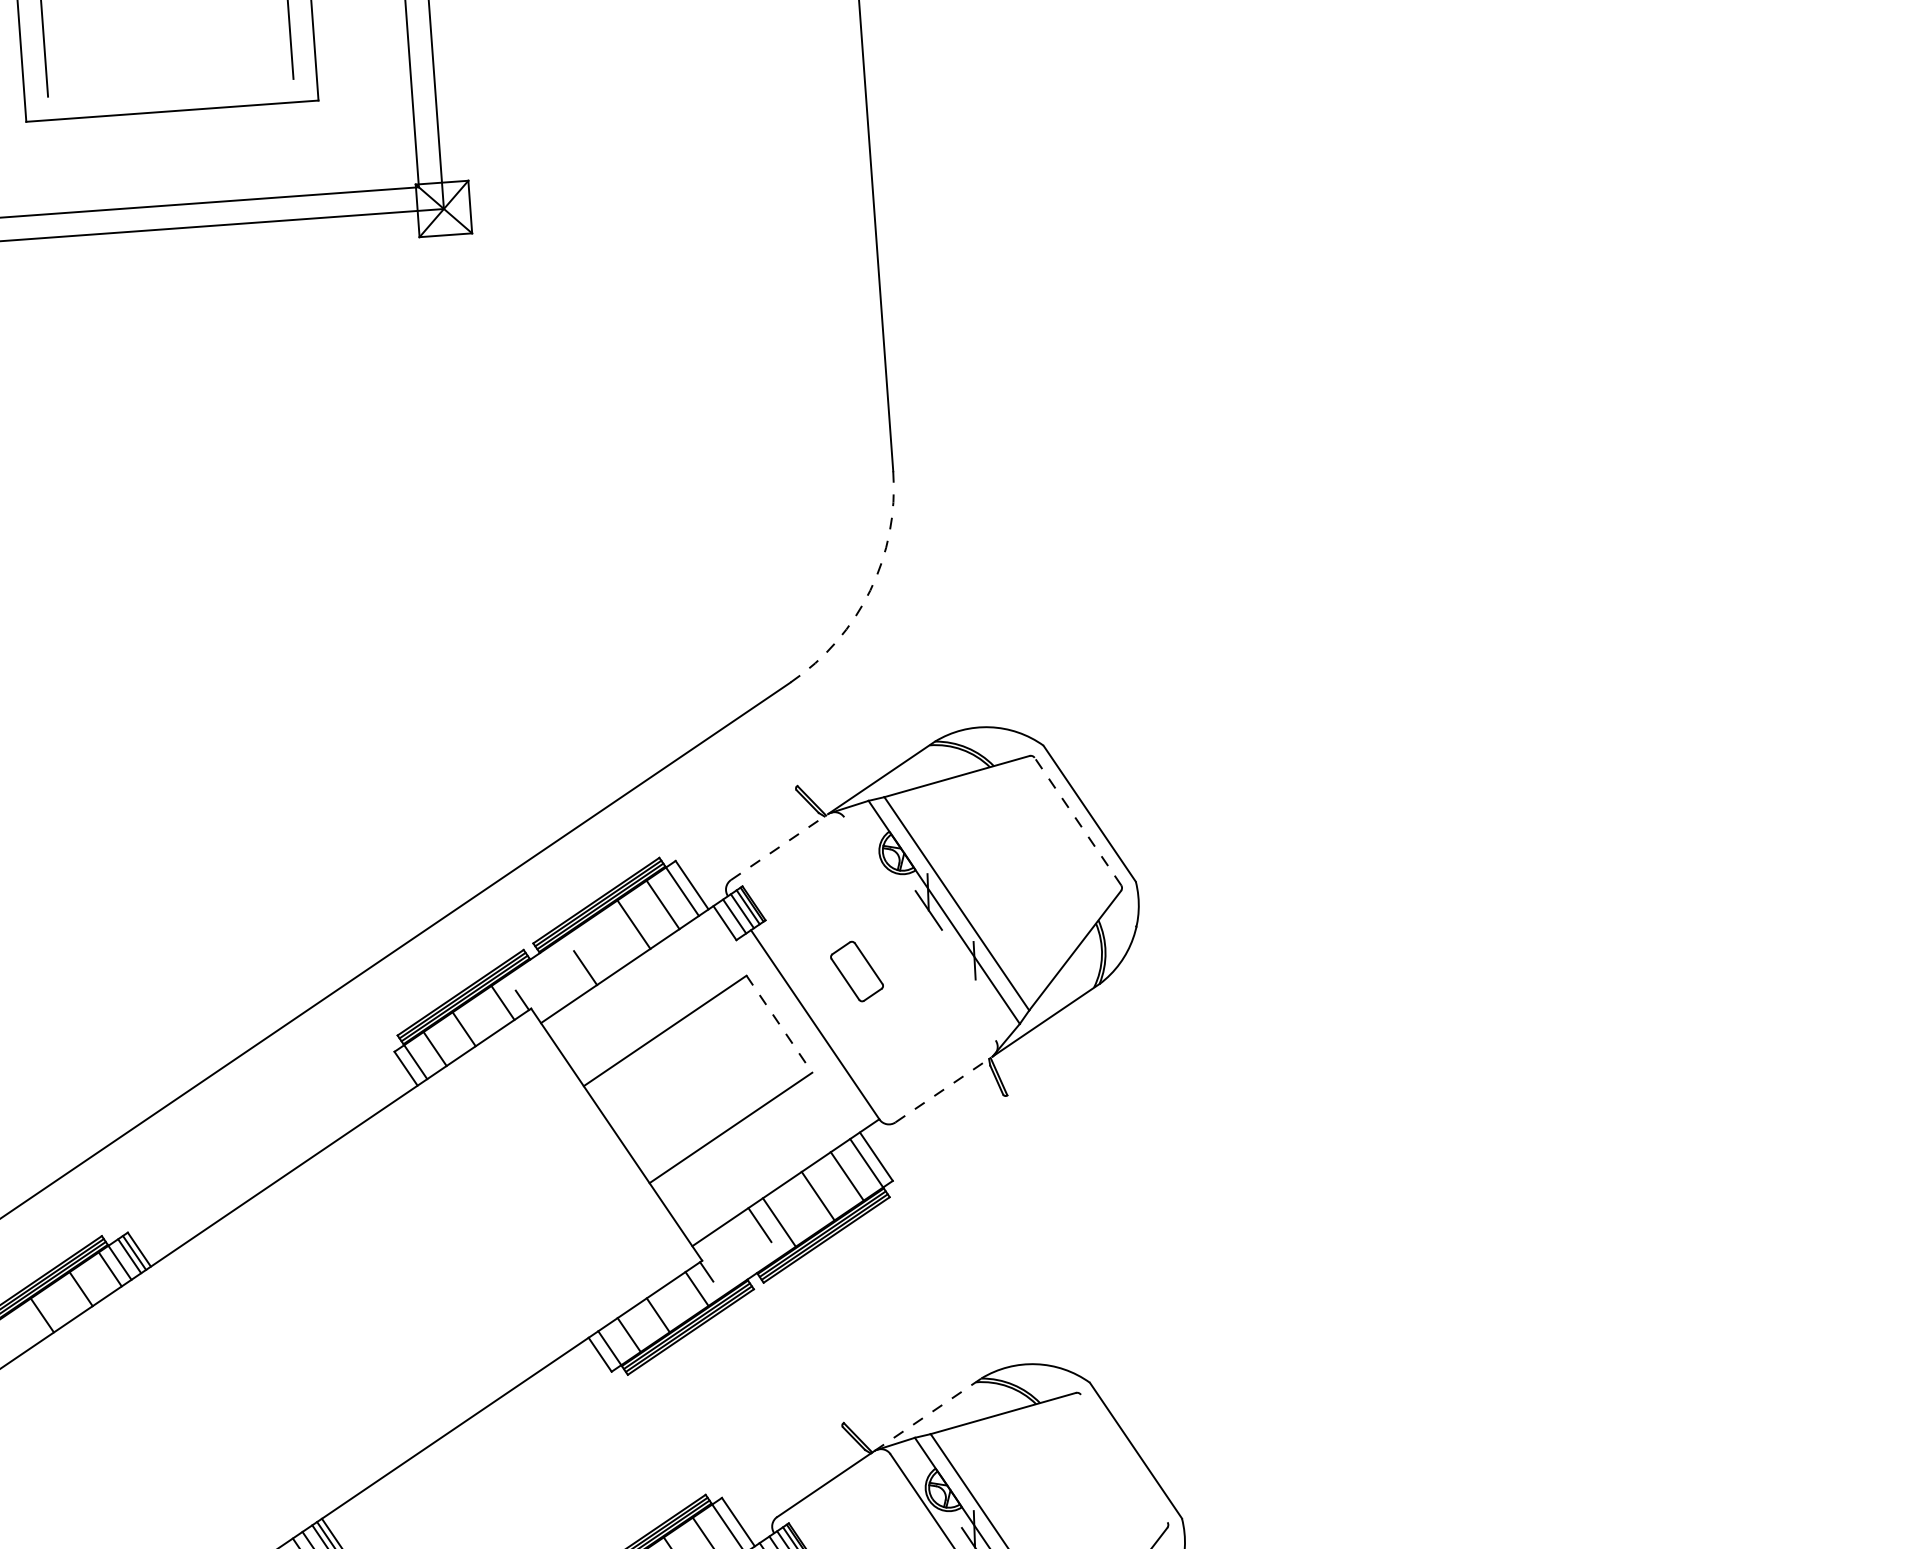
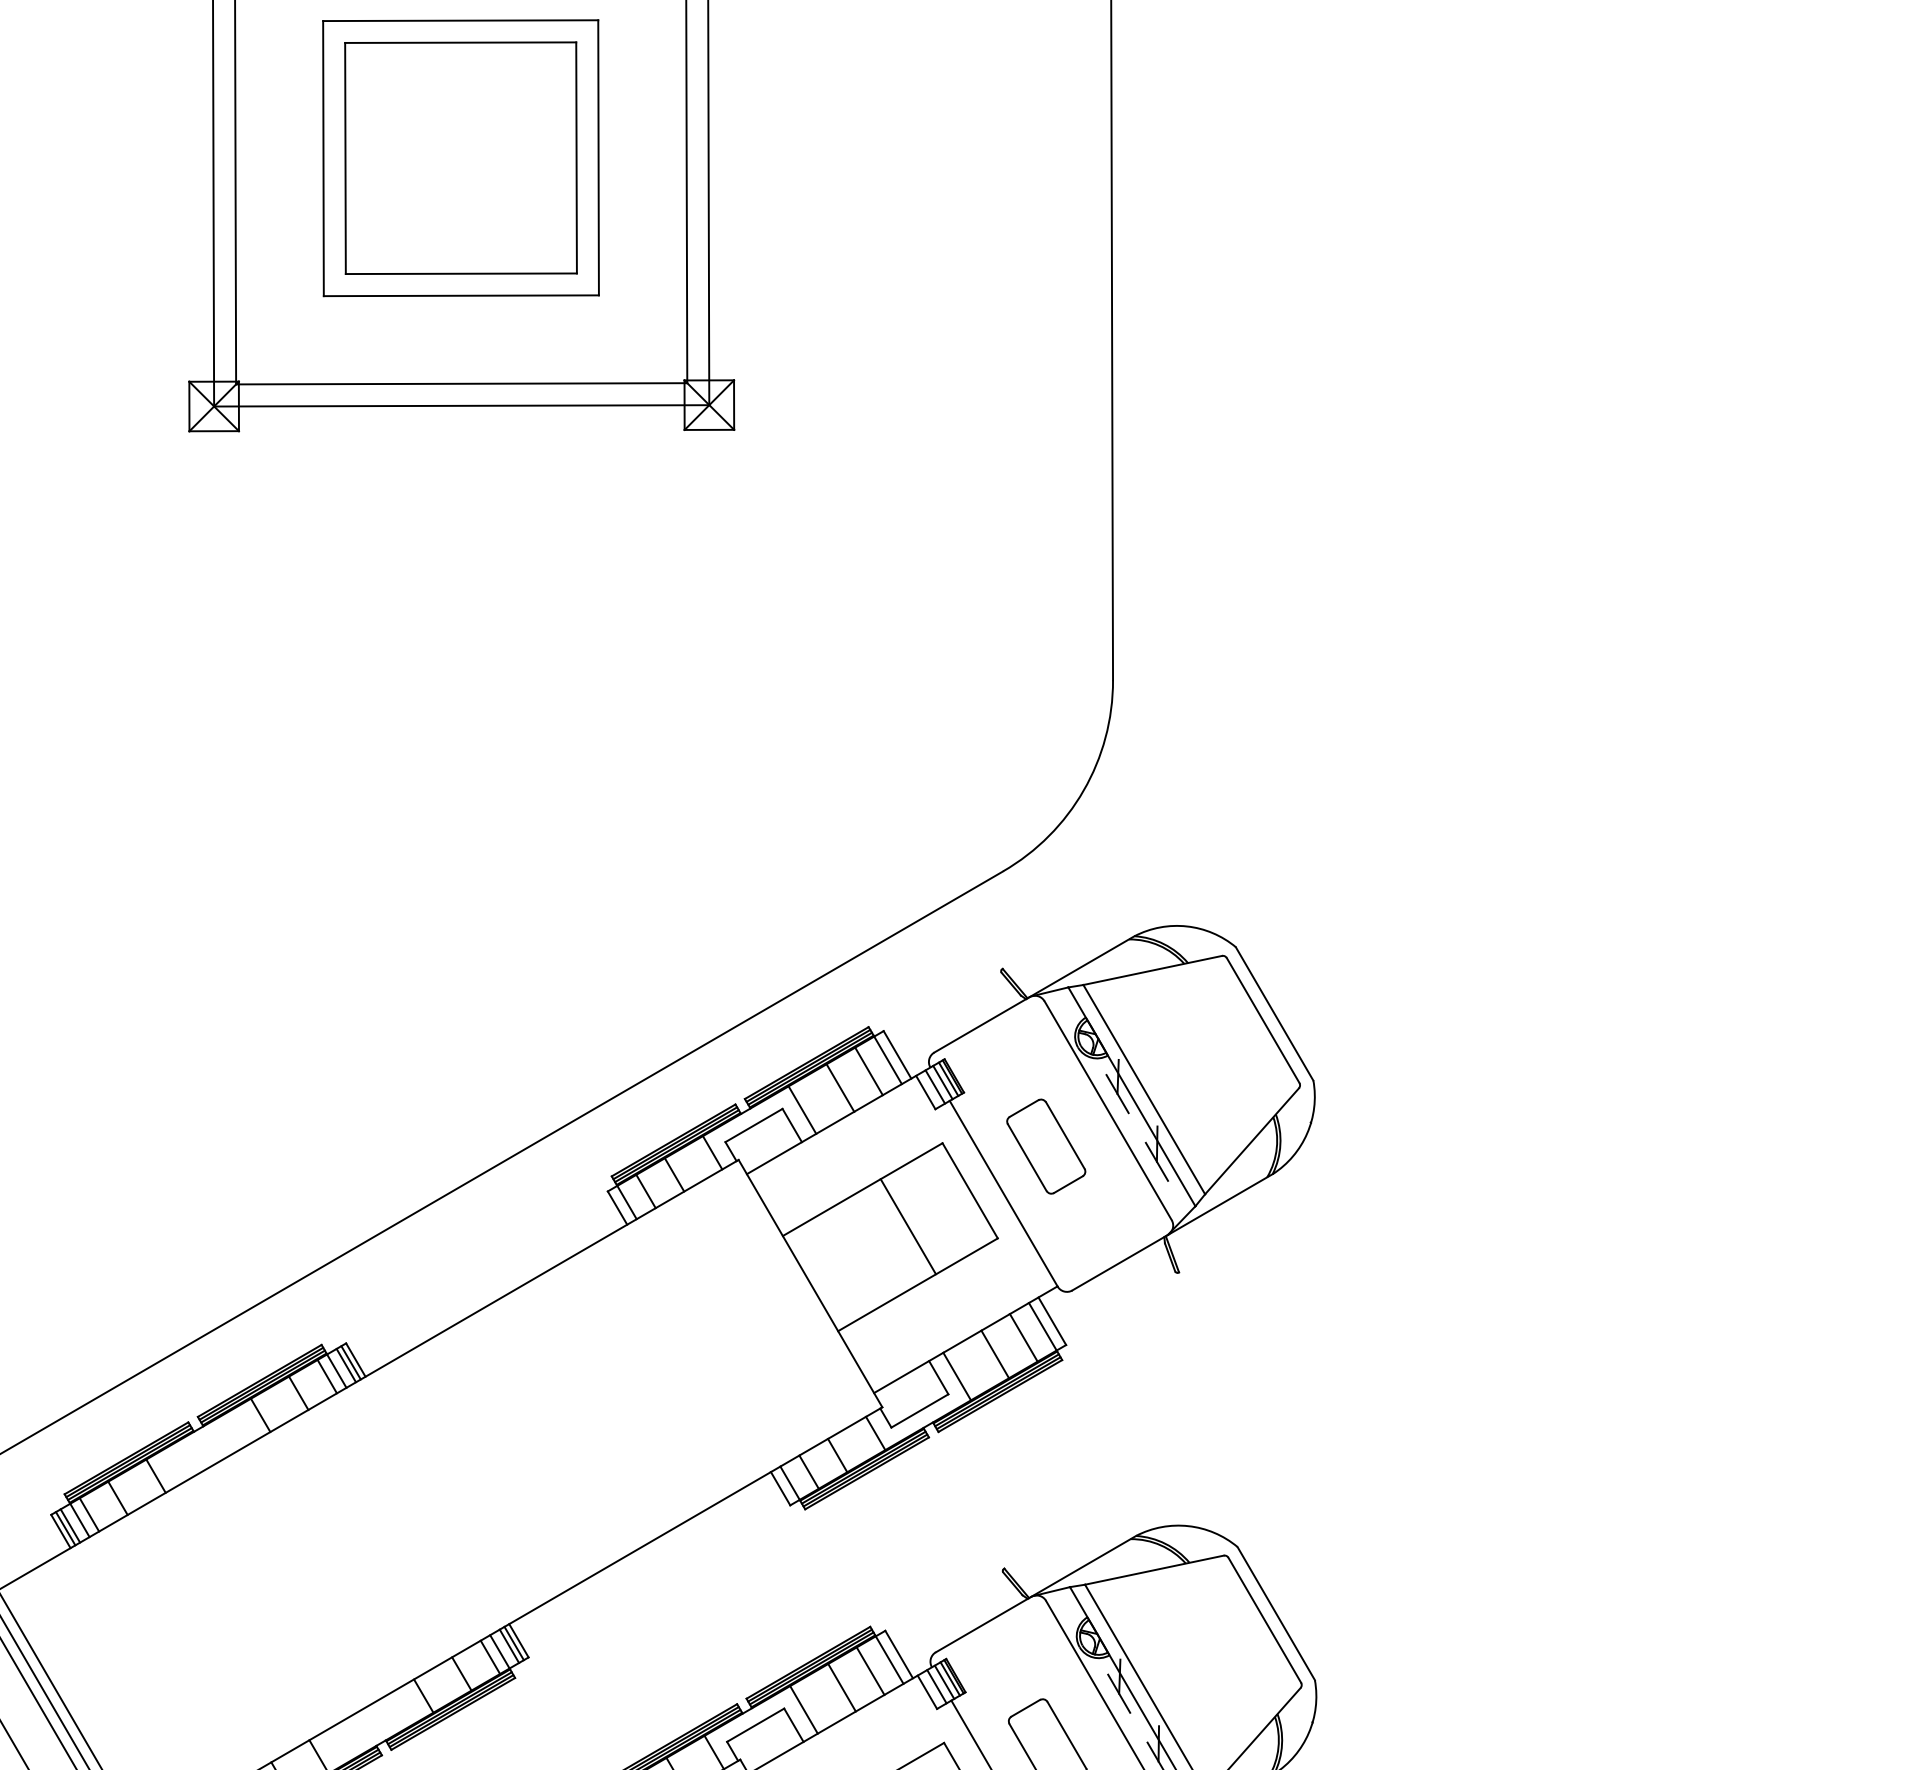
line: (169, 87) -> (460, 273), added
arc: (870, 590) -> (1083, 790), dashed -> solid
line: (1077, 821) -> (1262, 1020), dashed -> solid
line: (780, 846) -> (982, 1024), dashed -> solid
line: (919, 928) -> (1107, 1110), added
line: (595, 950) -> (802, 1109), added
line: (544, 970) -> (753, 1125), added
part: (857, 971) -> (1046, 1146), size x1.67
line: (975, 979) -> (1156, 1161), added
line: (779, 1024) -> (970, 1191), dashed -> solid
line: (715, 1066) -> (907, 1226), added
line: (944, 1089) -> (1120, 1262), dashed -> solid
line: (741, 1261) -> (919, 1410), added
line: (927, 1414) -> (1083, 1566), dashed -> solid
line: (1123, 1457) -> (1264, 1619), added

